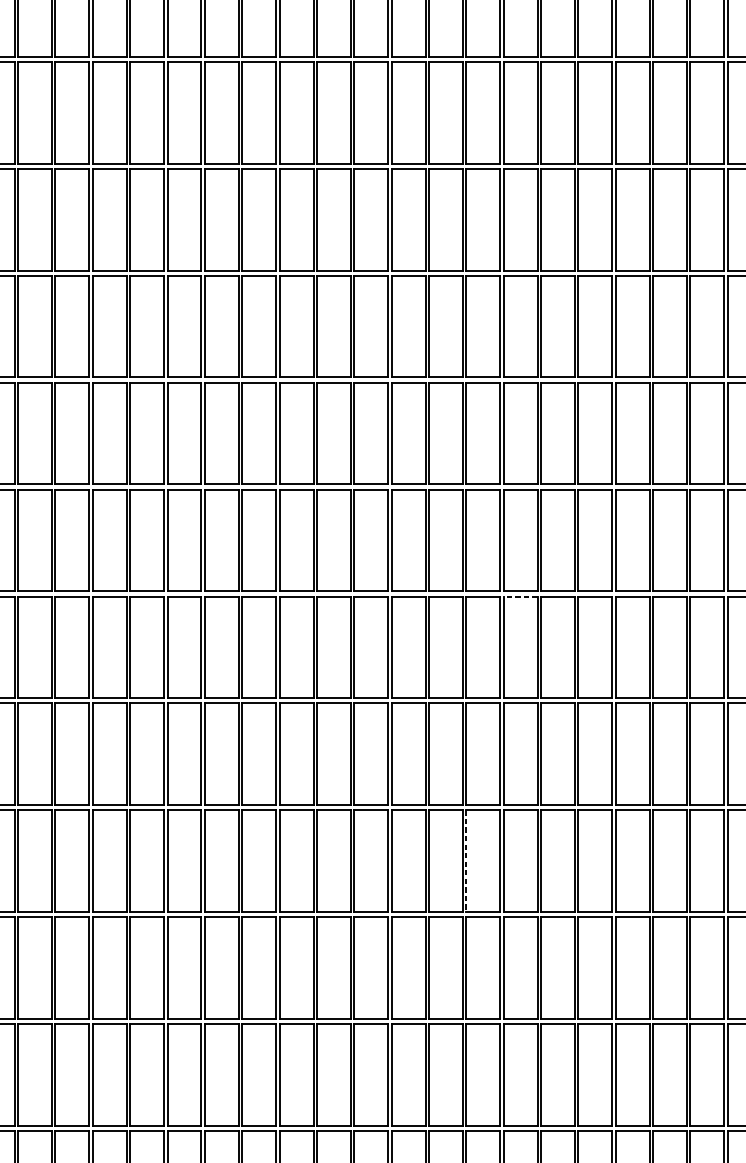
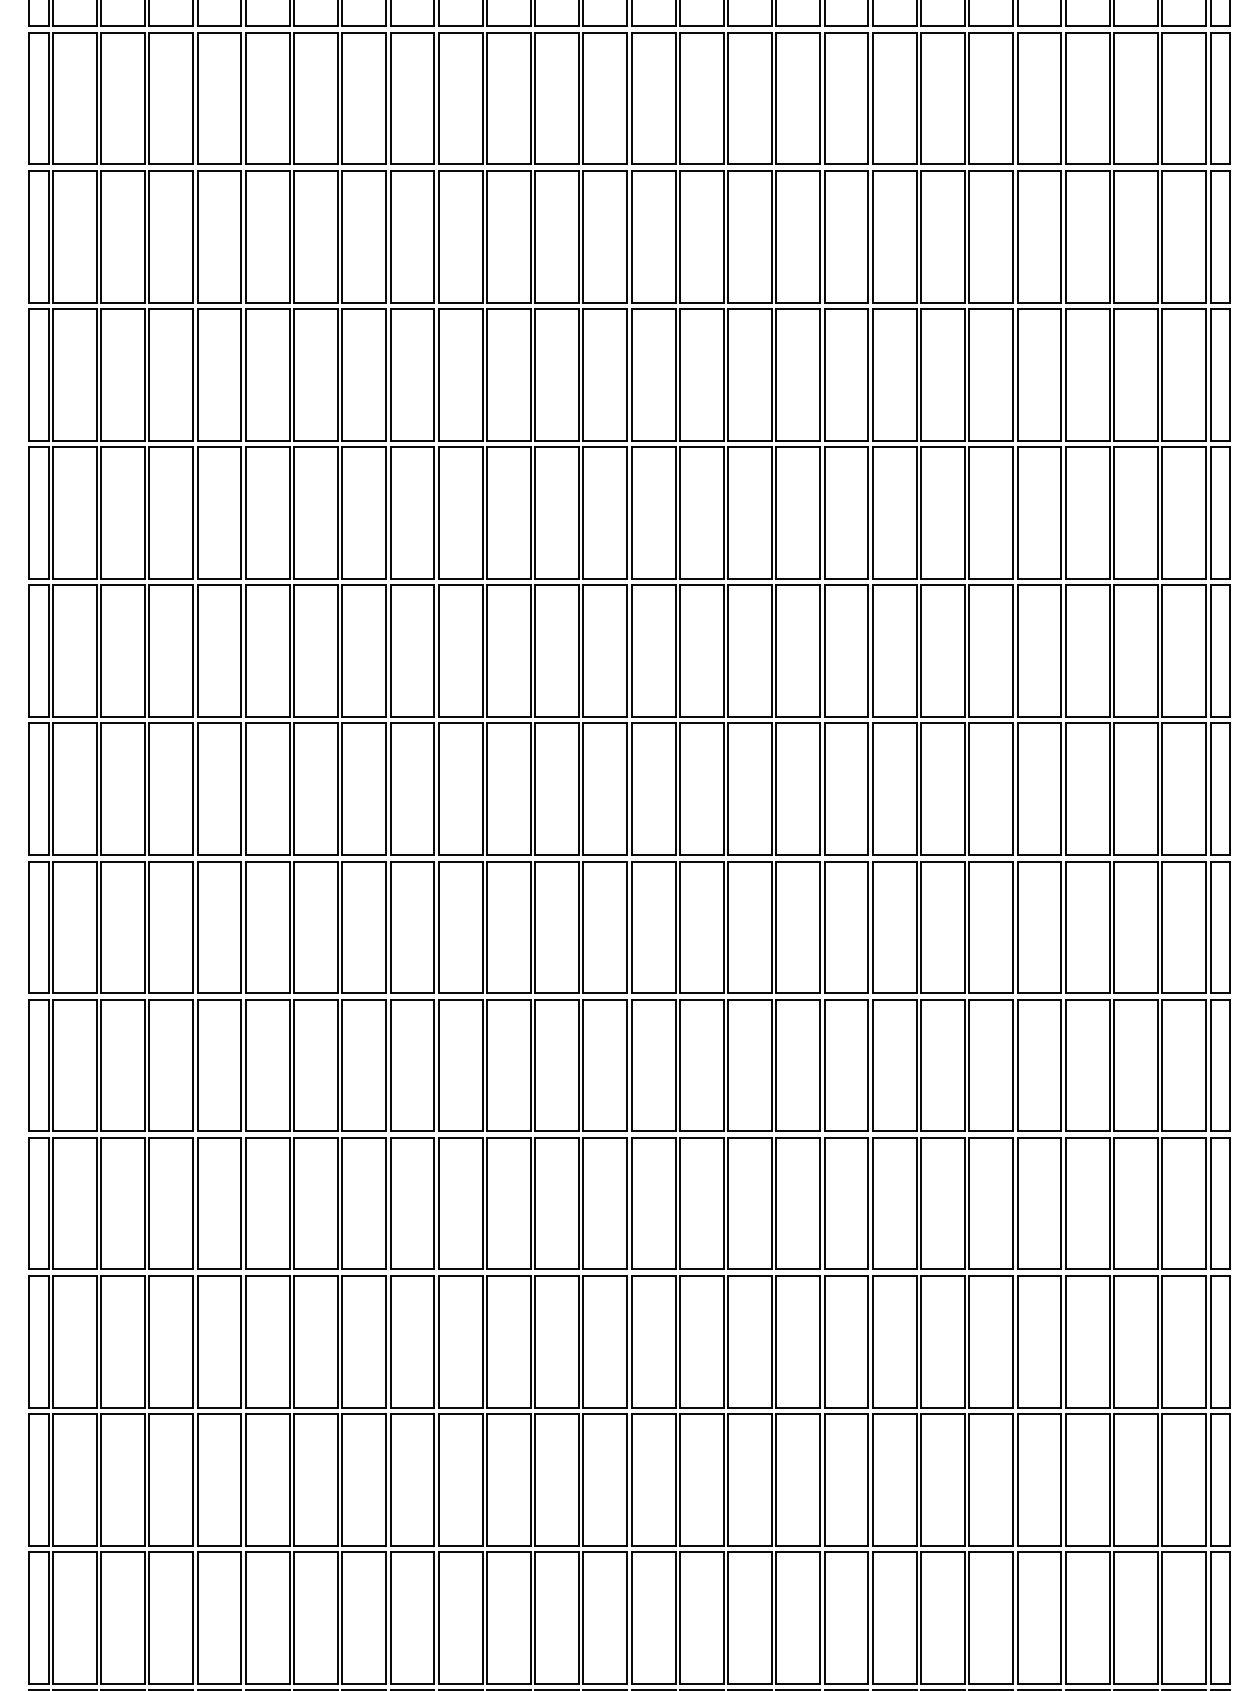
line: (520, 596) -> (894, 861), dashed -> solid
line: (466, 861) -> (824, 1203), dashed -> solid

